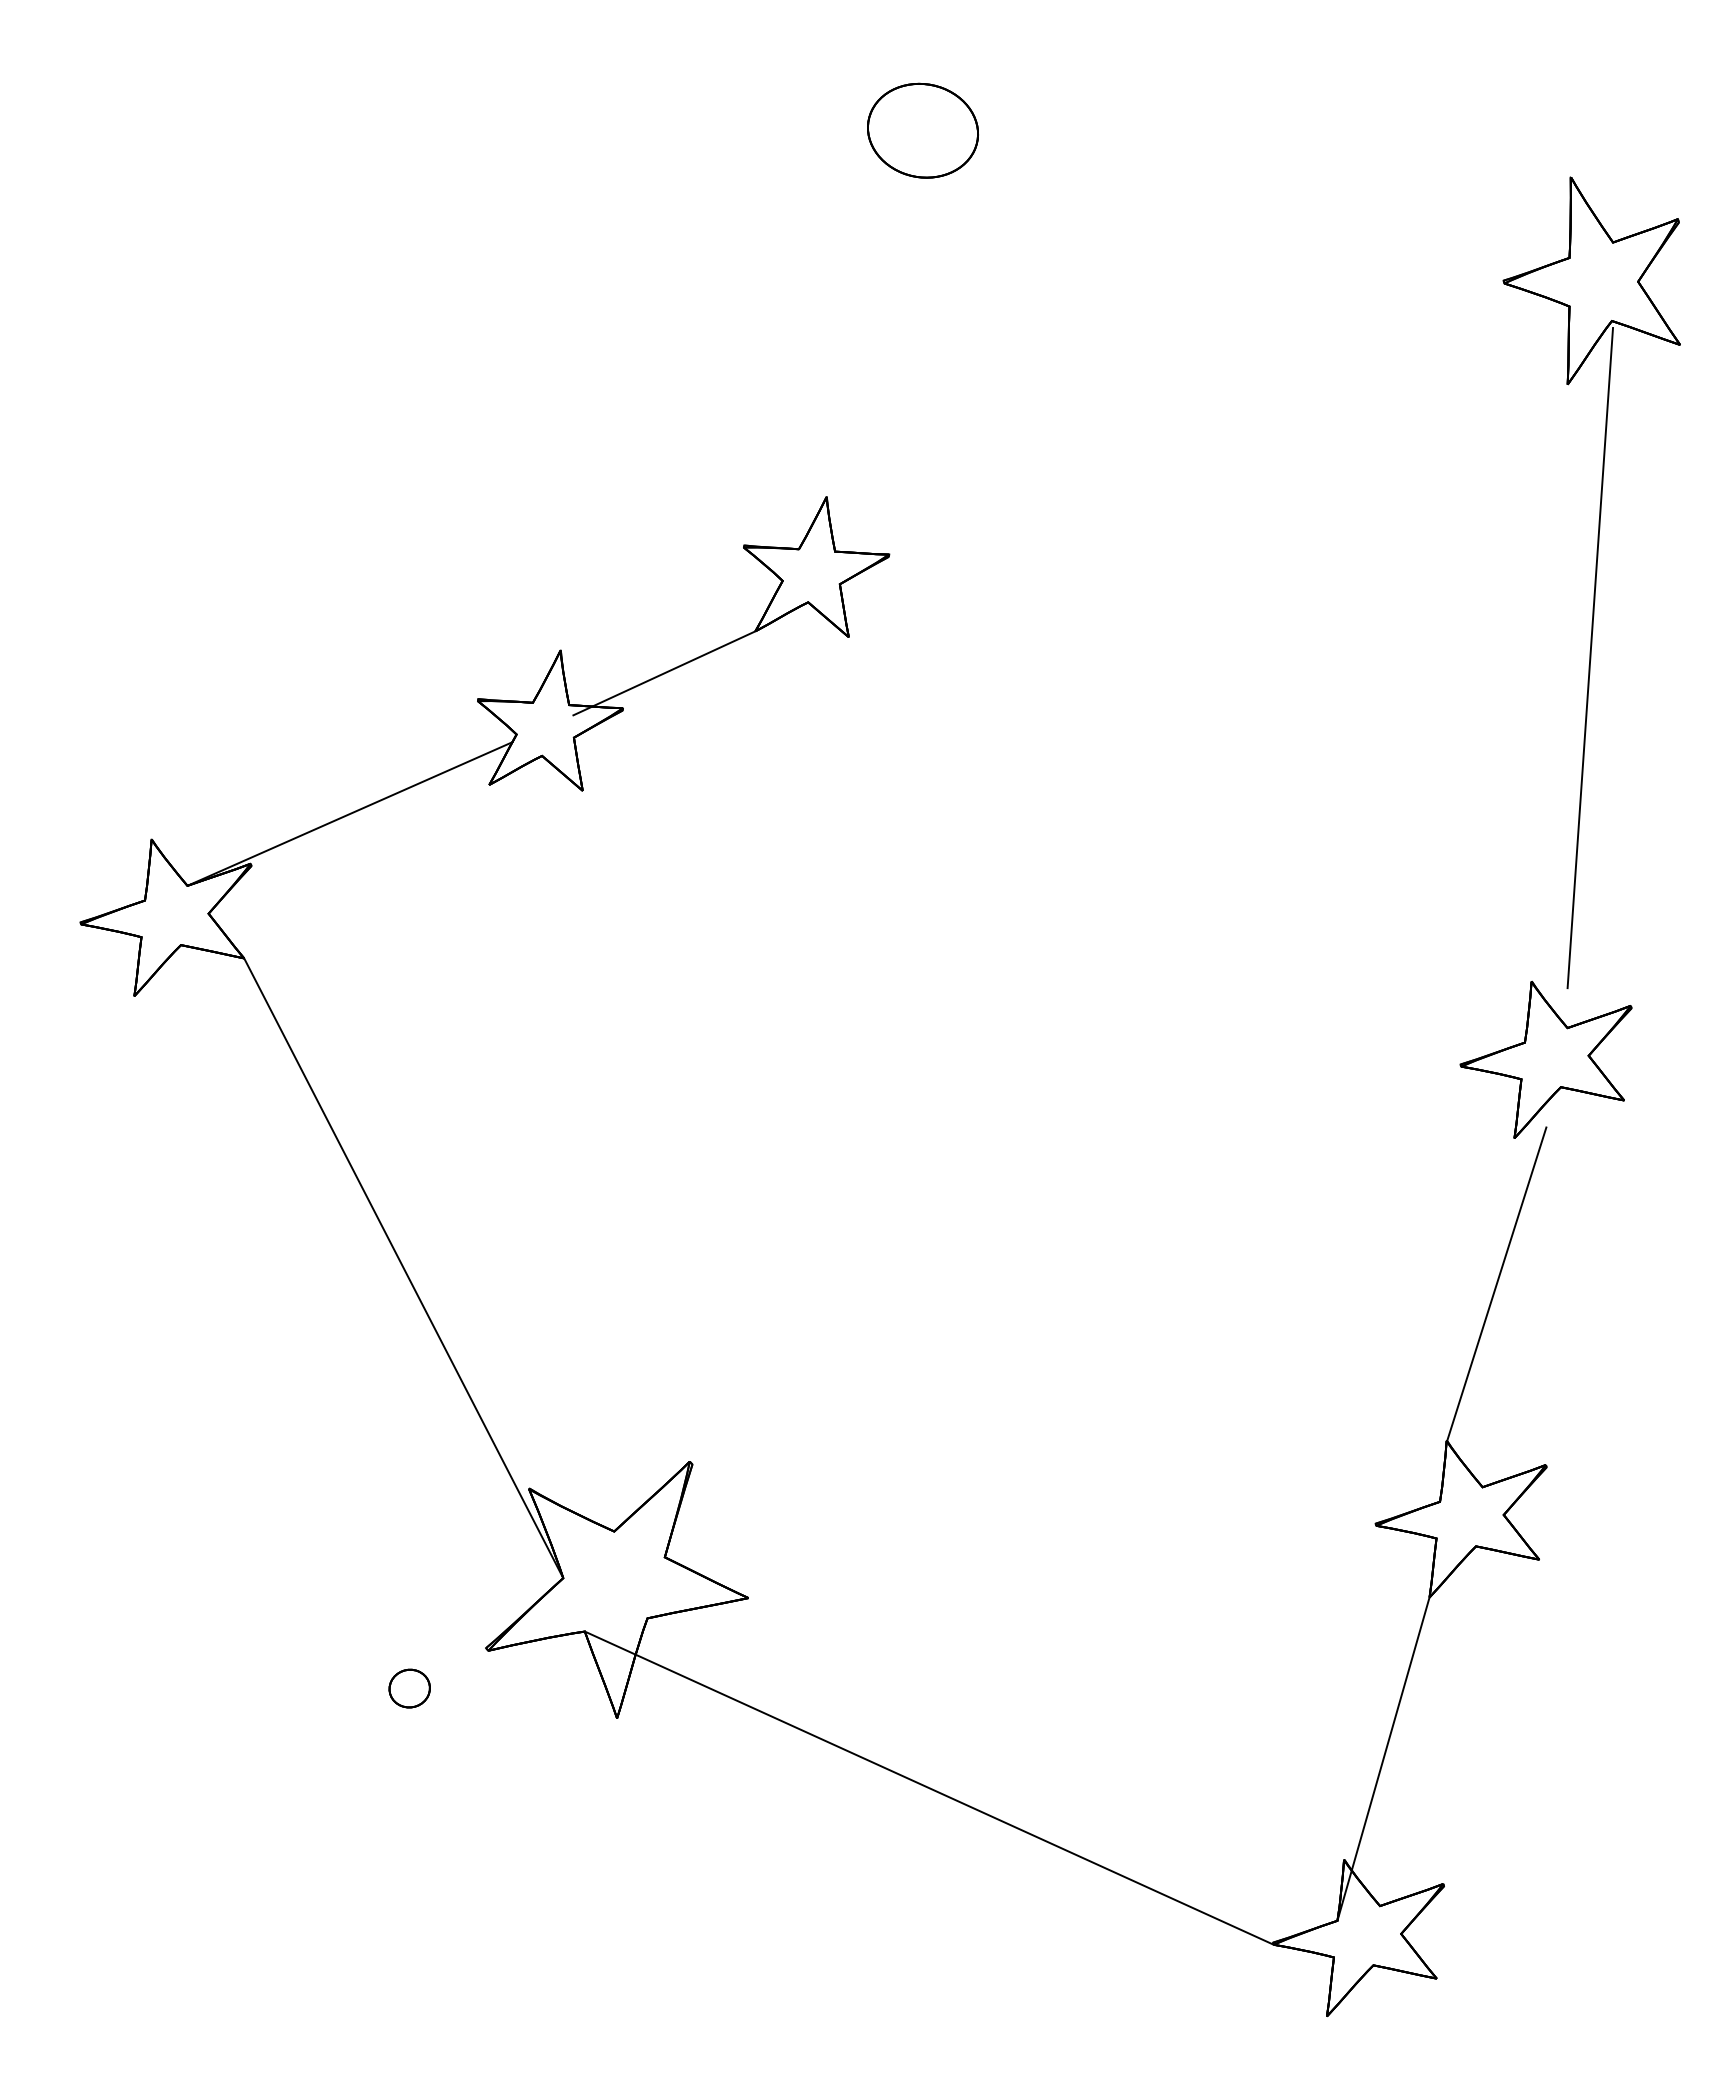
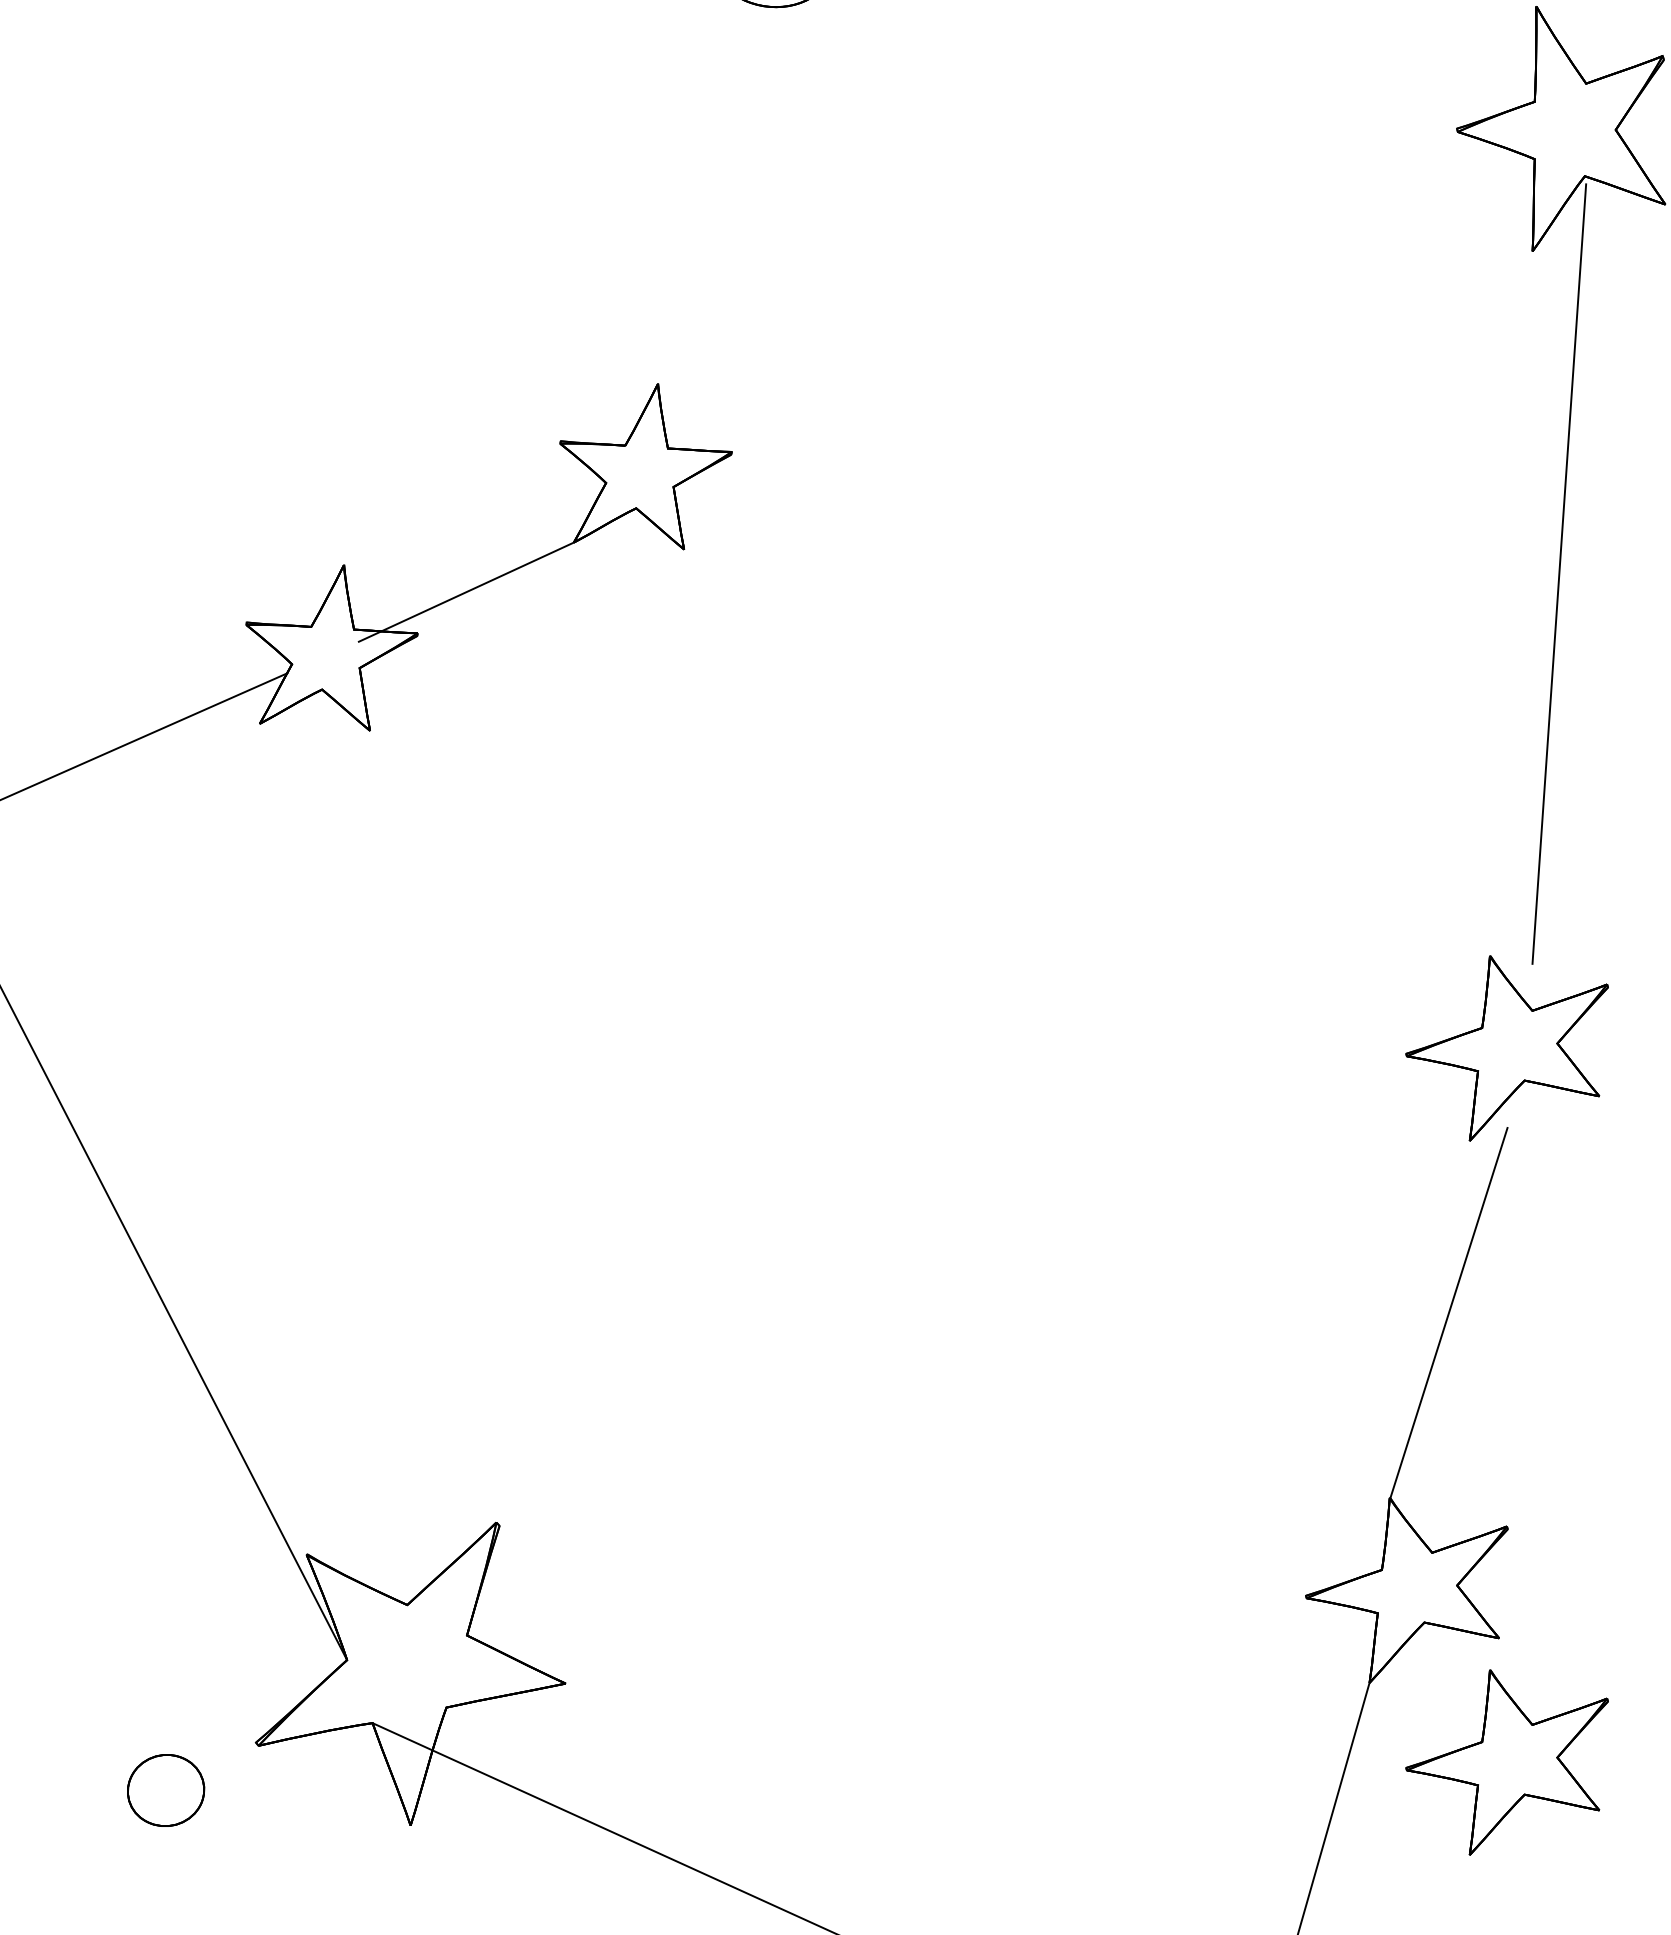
part: (1545, 1664) -> (1506, 1761), added
part: (409, 1688) -> (165, 1790), size x1.6

